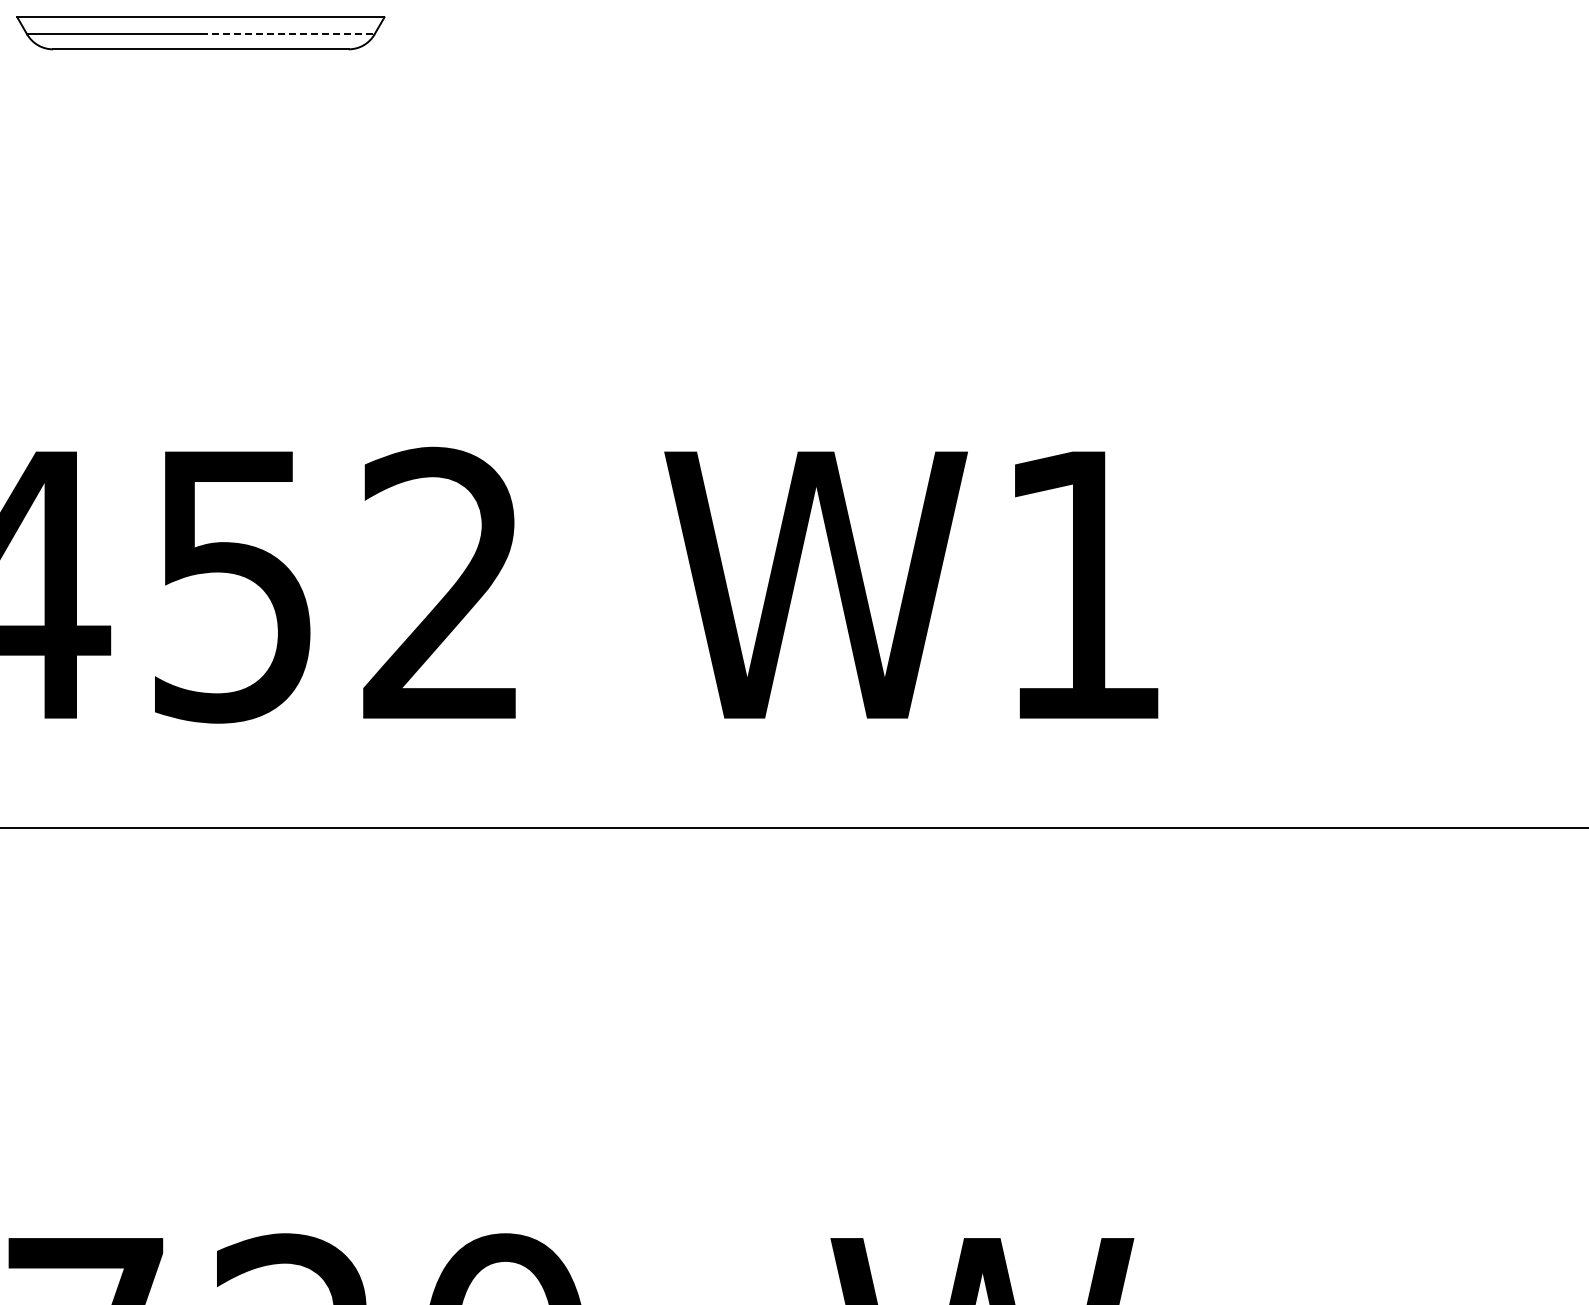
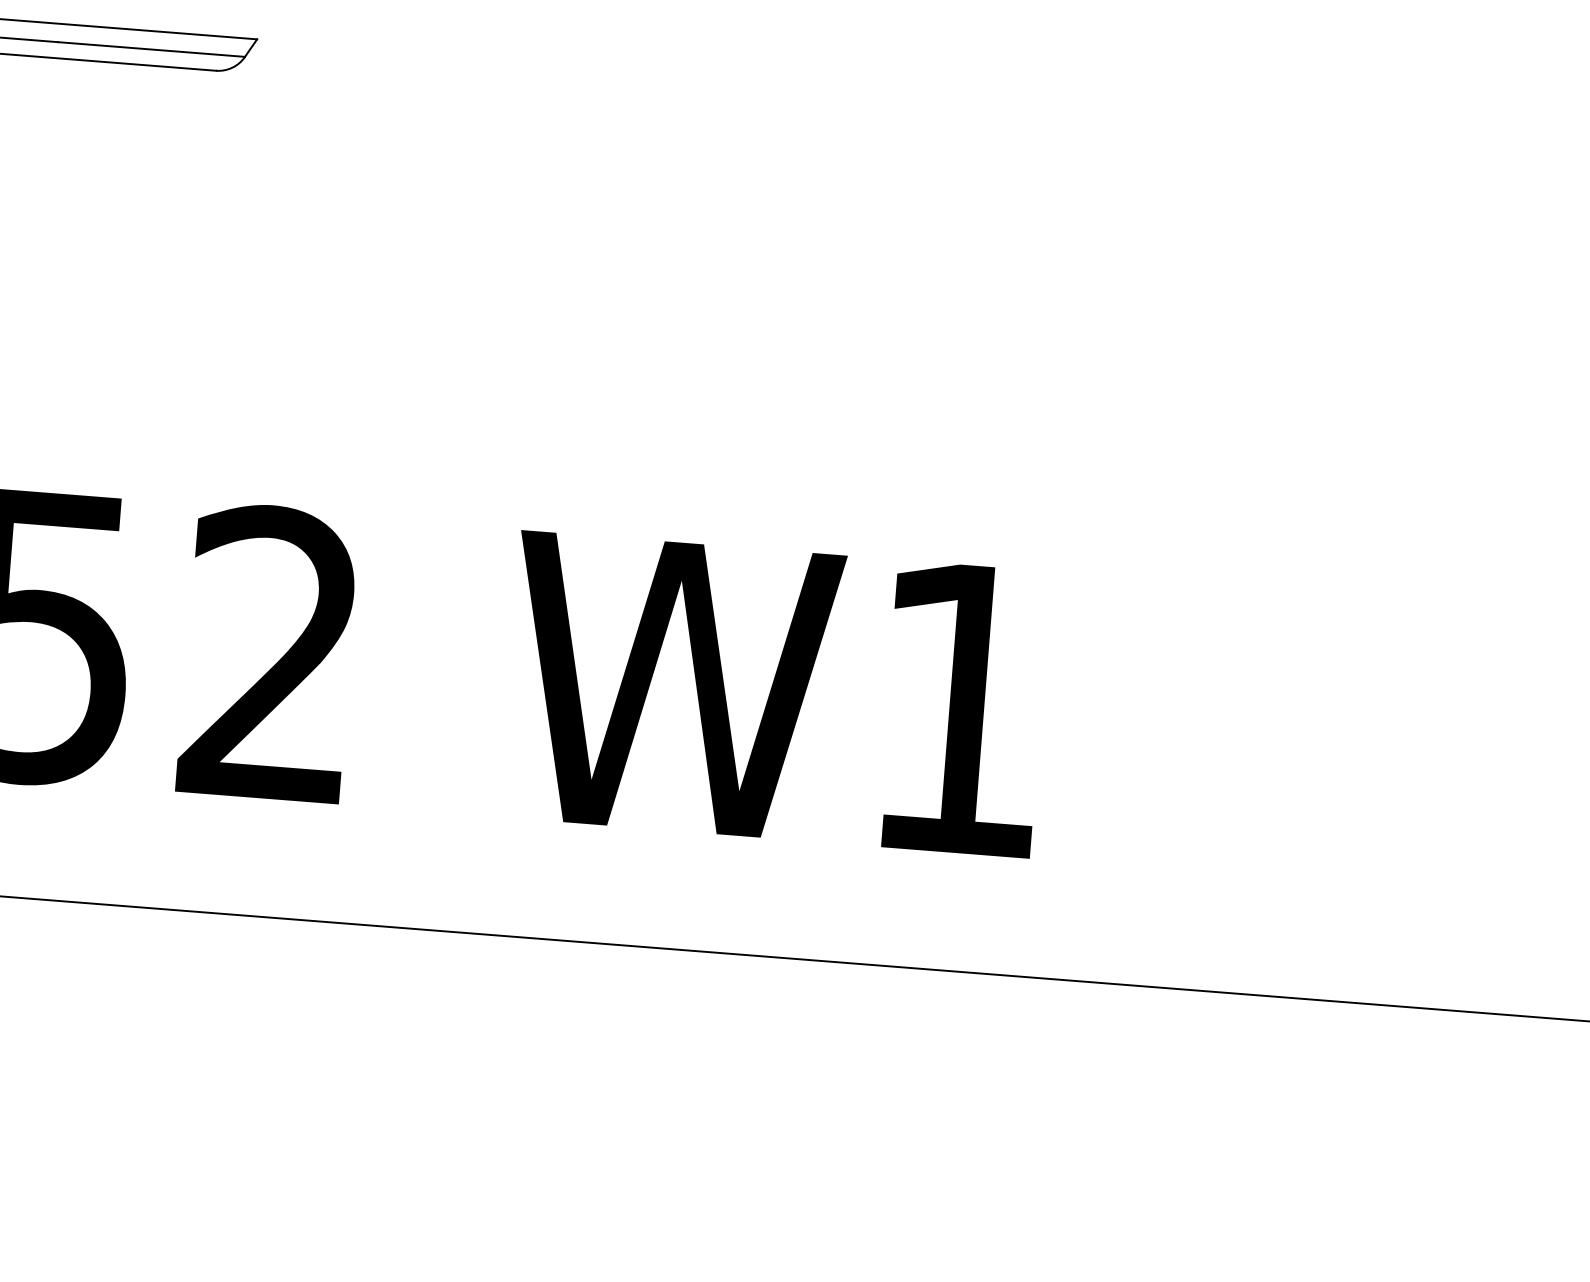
line: (287, 34) -> (151, 49), dashed -> solid

